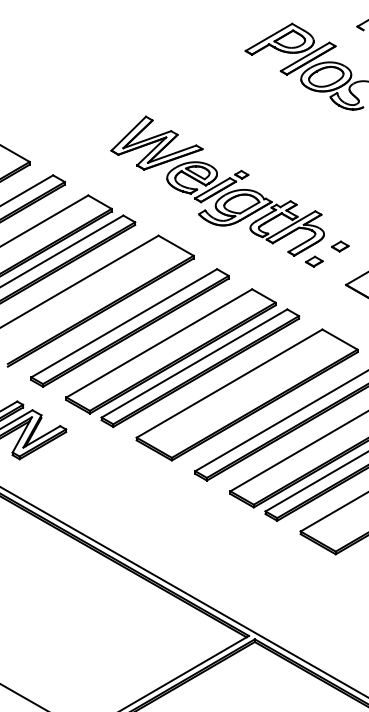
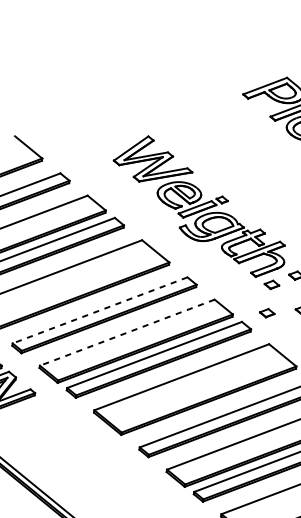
part: (314, 294) -> (267, 313), added
line: (123, 323) -> (99, 310), solid -> dashed
line: (158, 343) -> (126, 332), solid -> dashed

